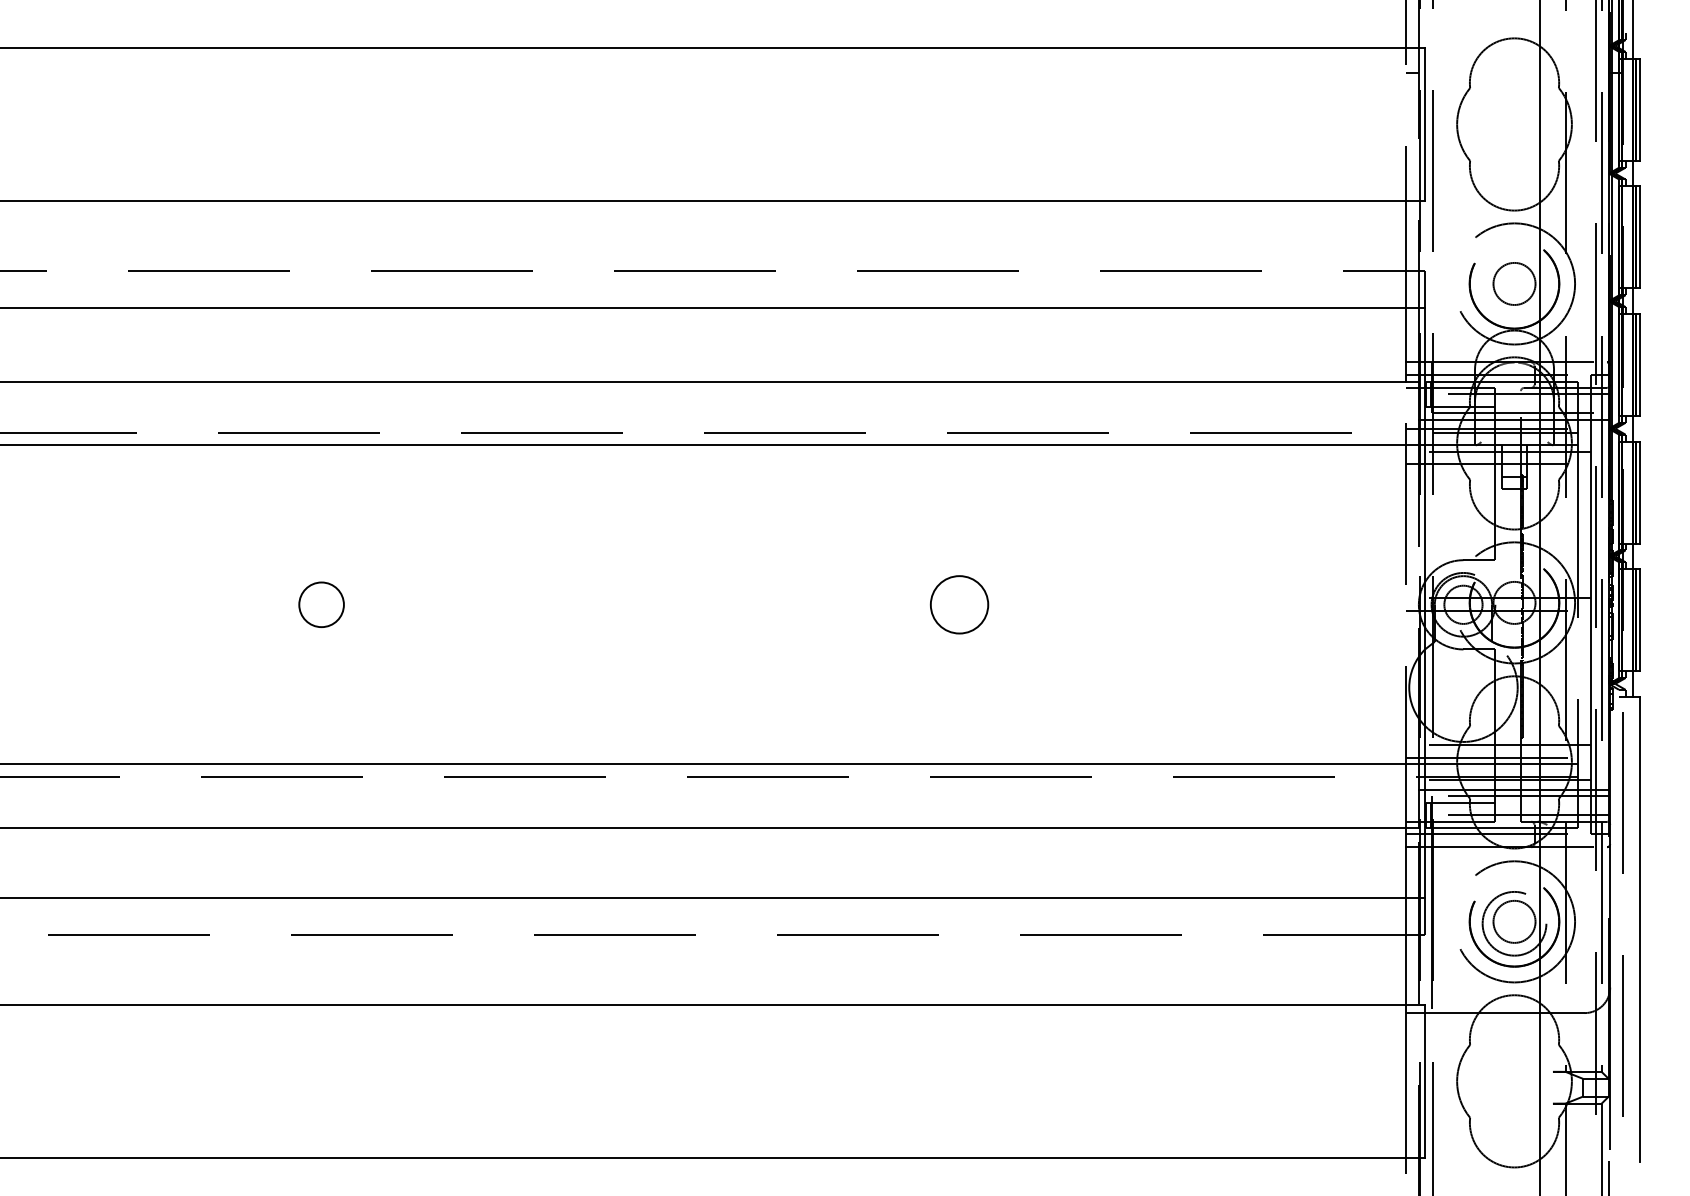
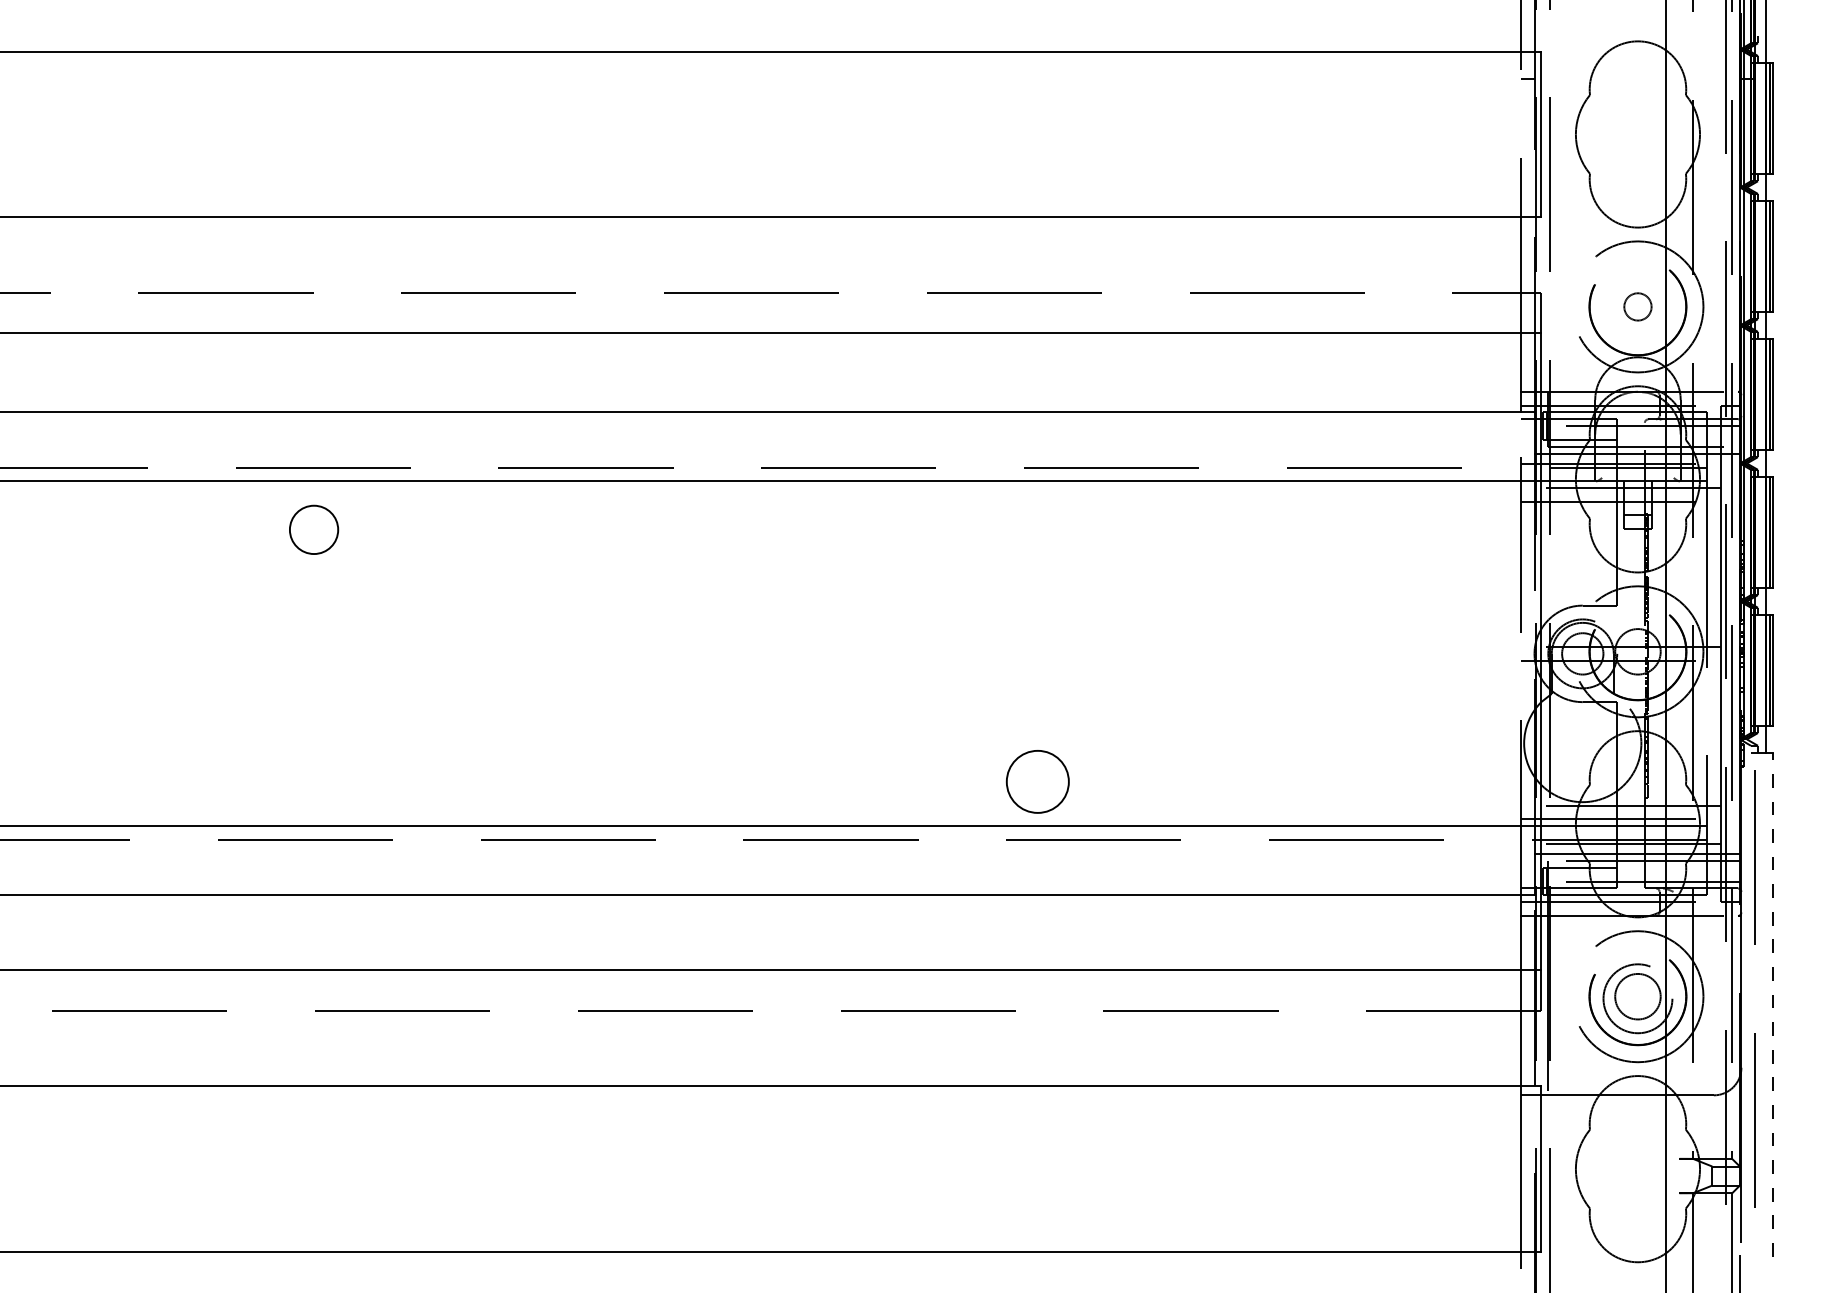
circle: (1514, 283) -> (1637, 306), size x0.6
circle: (322, 604) -> (314, 529), moved
circle: (959, 604) -> (1037, 781), moved
line: (1639, 929) -> (1773, 1004), solid -> dashed

